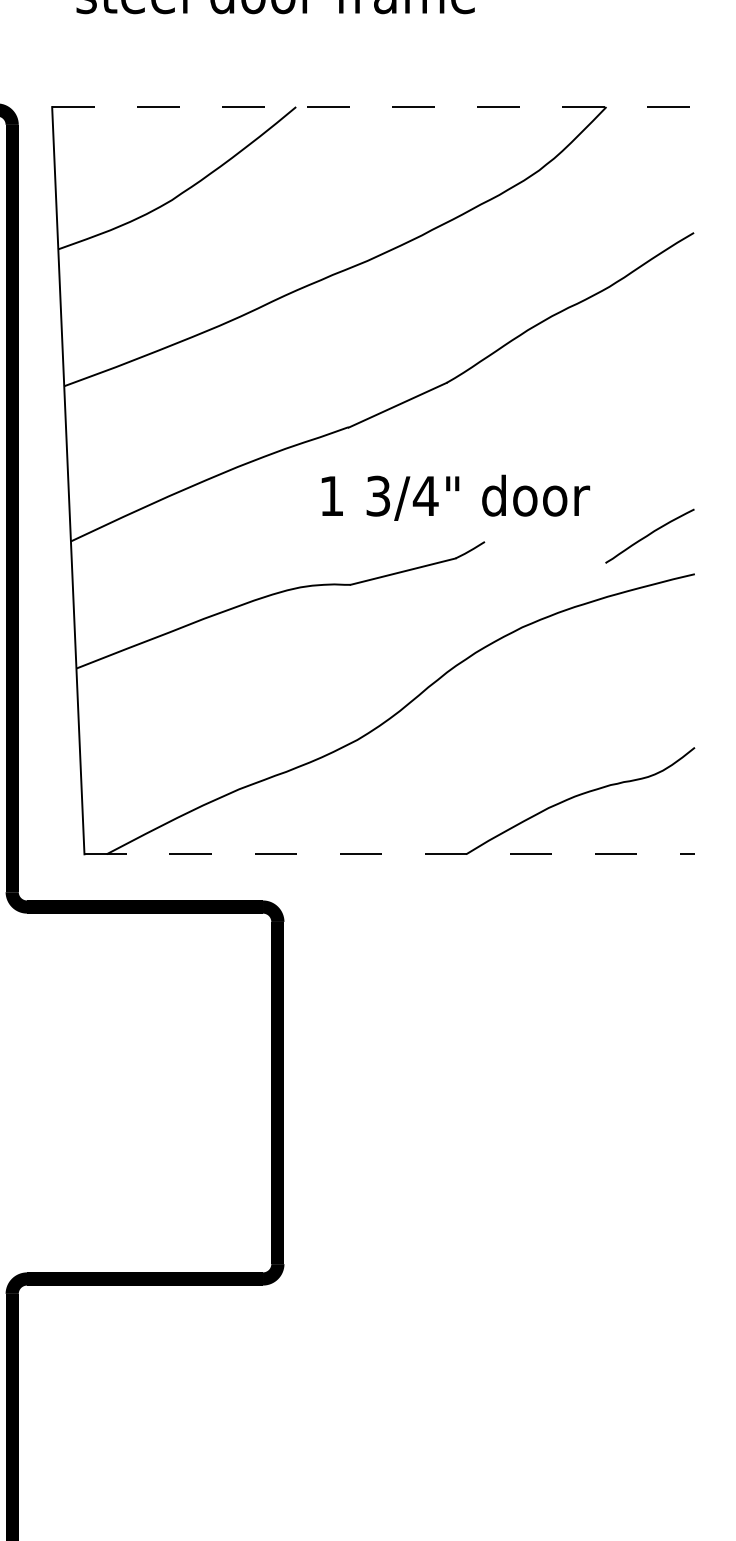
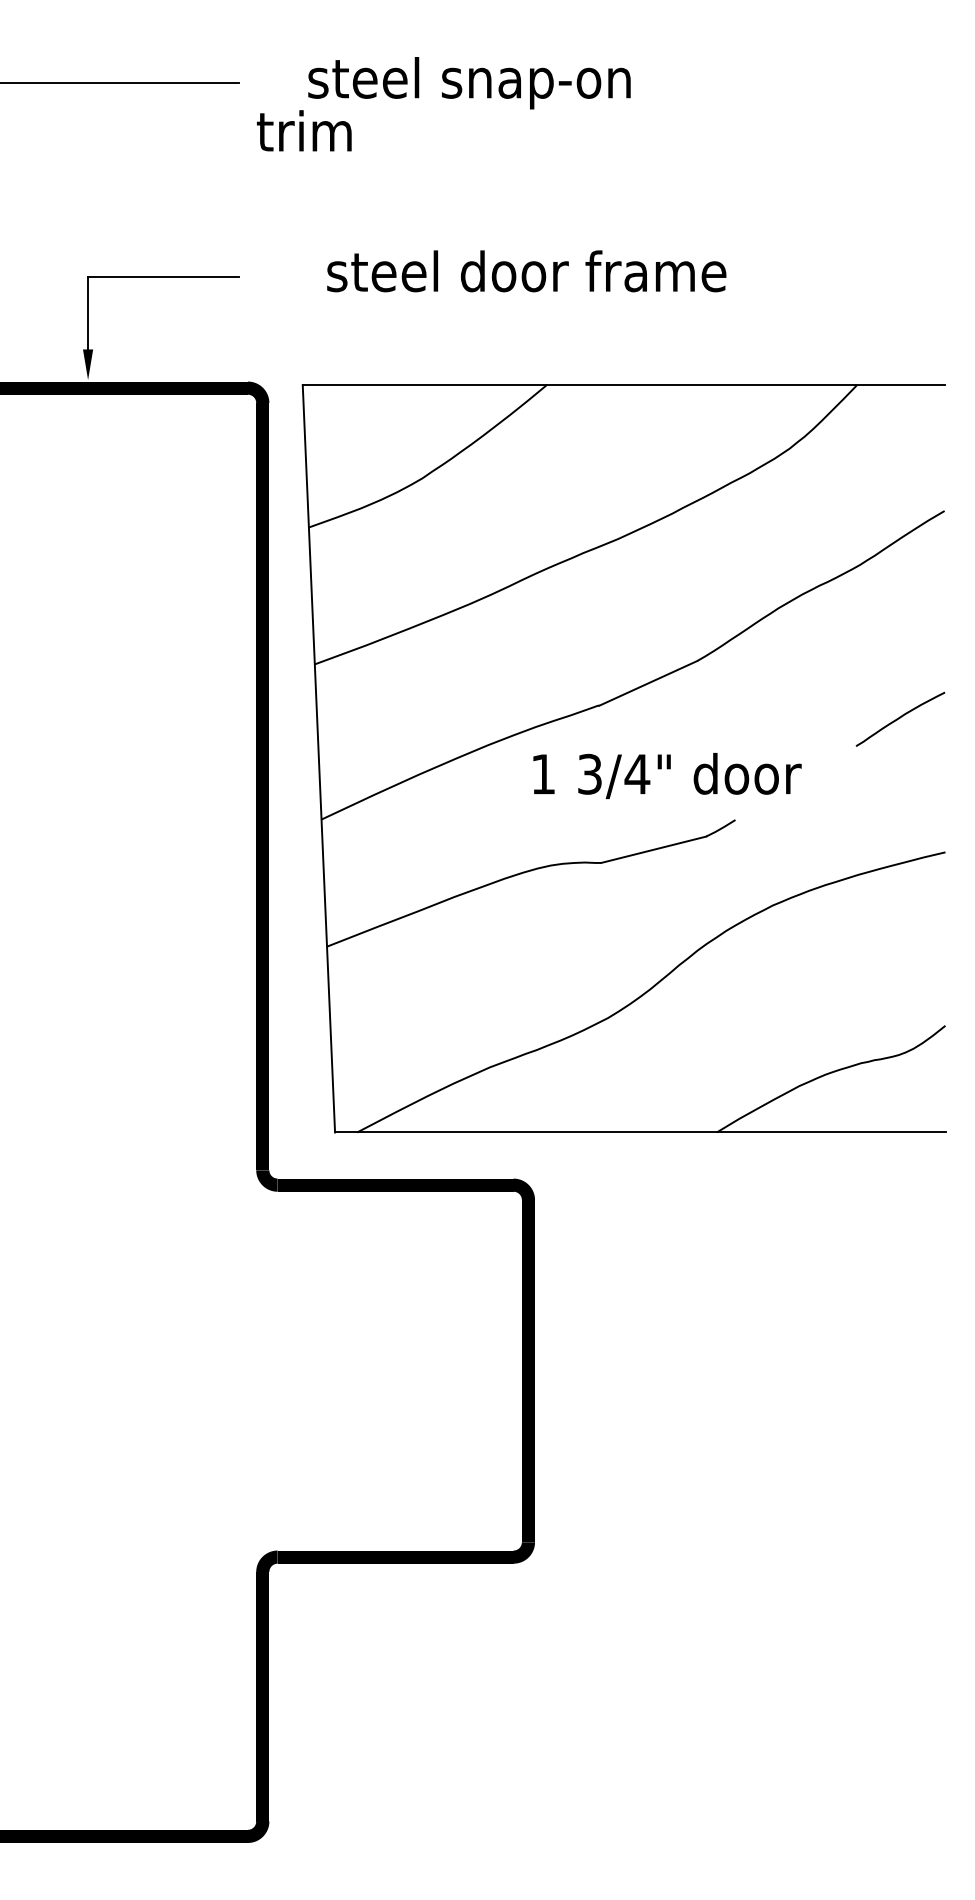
line: (372, 107) -> (623, 385), dashed -> solid
text: (455, 498) -> (667, 776), moved
curve: (649, 535) -> (900, 718), moved
line: (389, 854) -> (640, 1132), dashed -> solid

